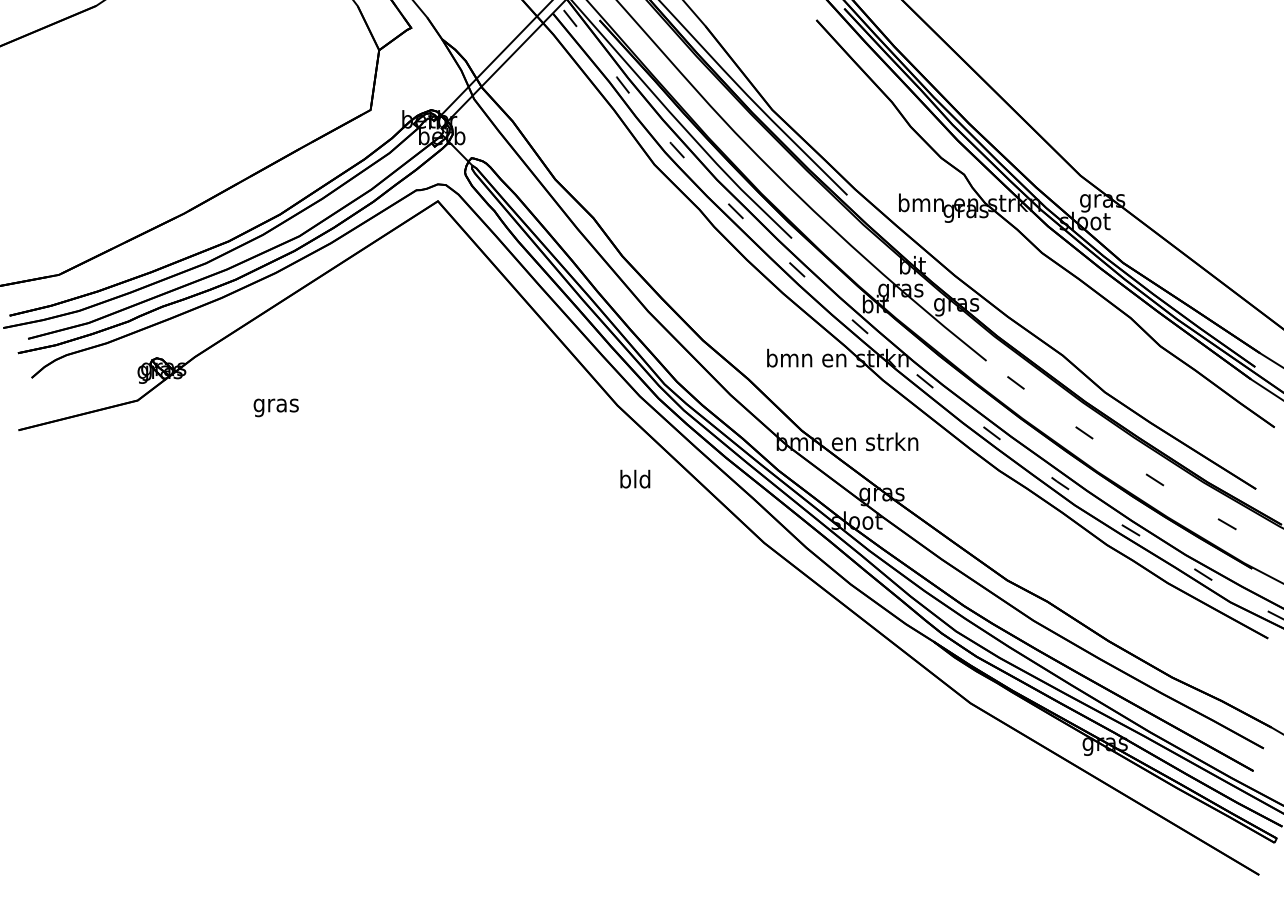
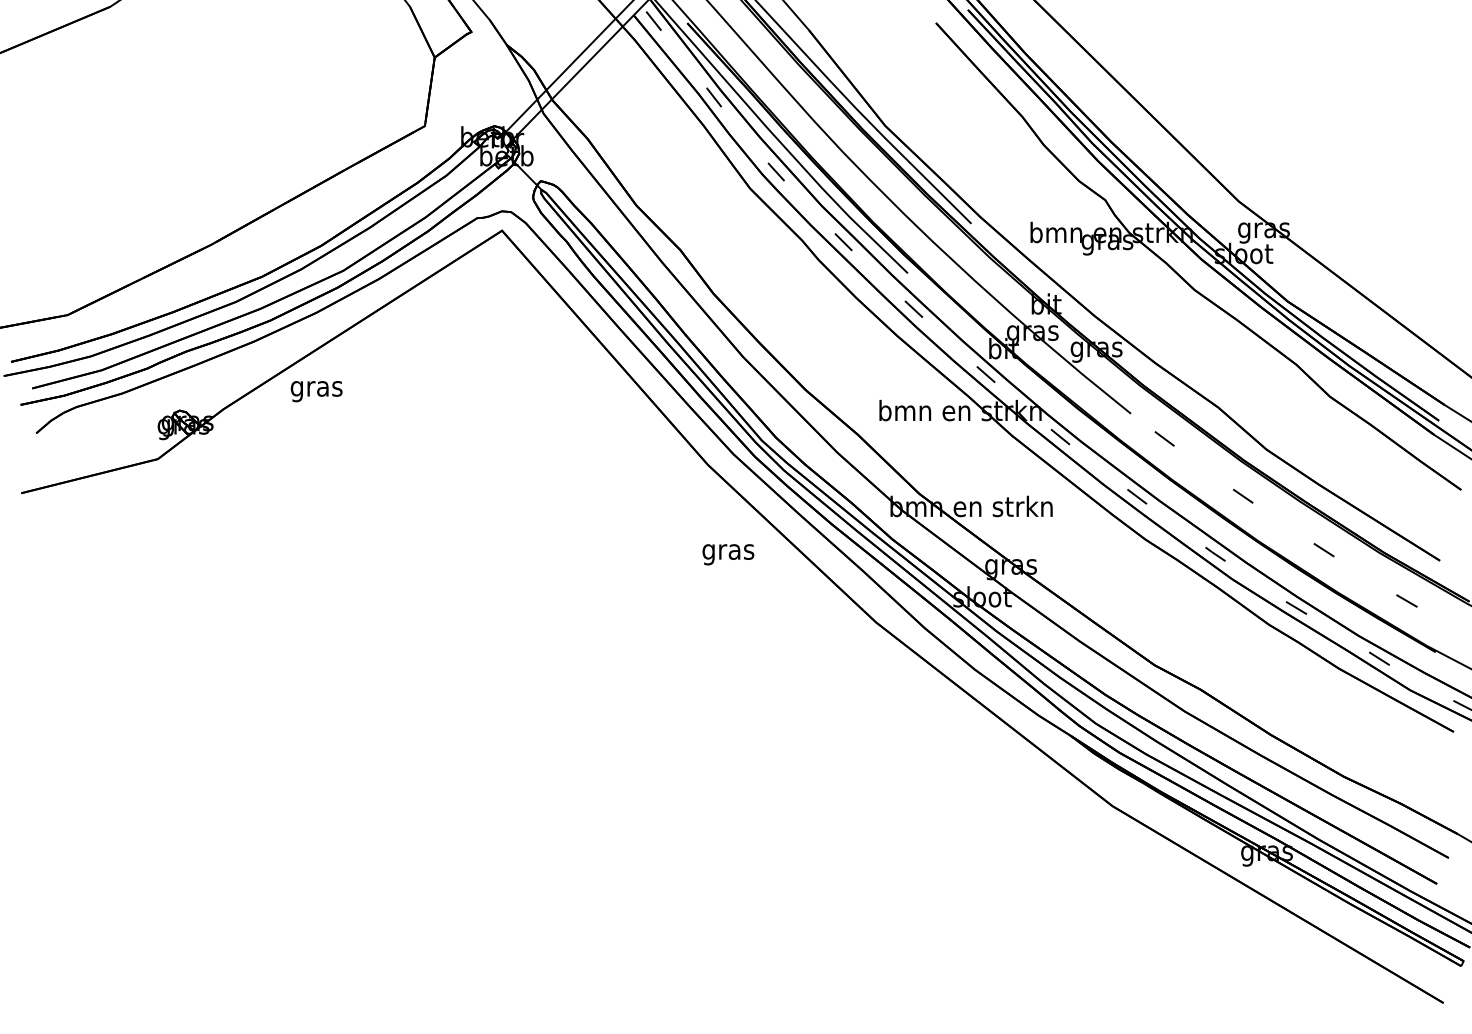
text: (276, 407) -> (316, 391), moved
text: (635, 481) -> (728, 551), bld -> gras

